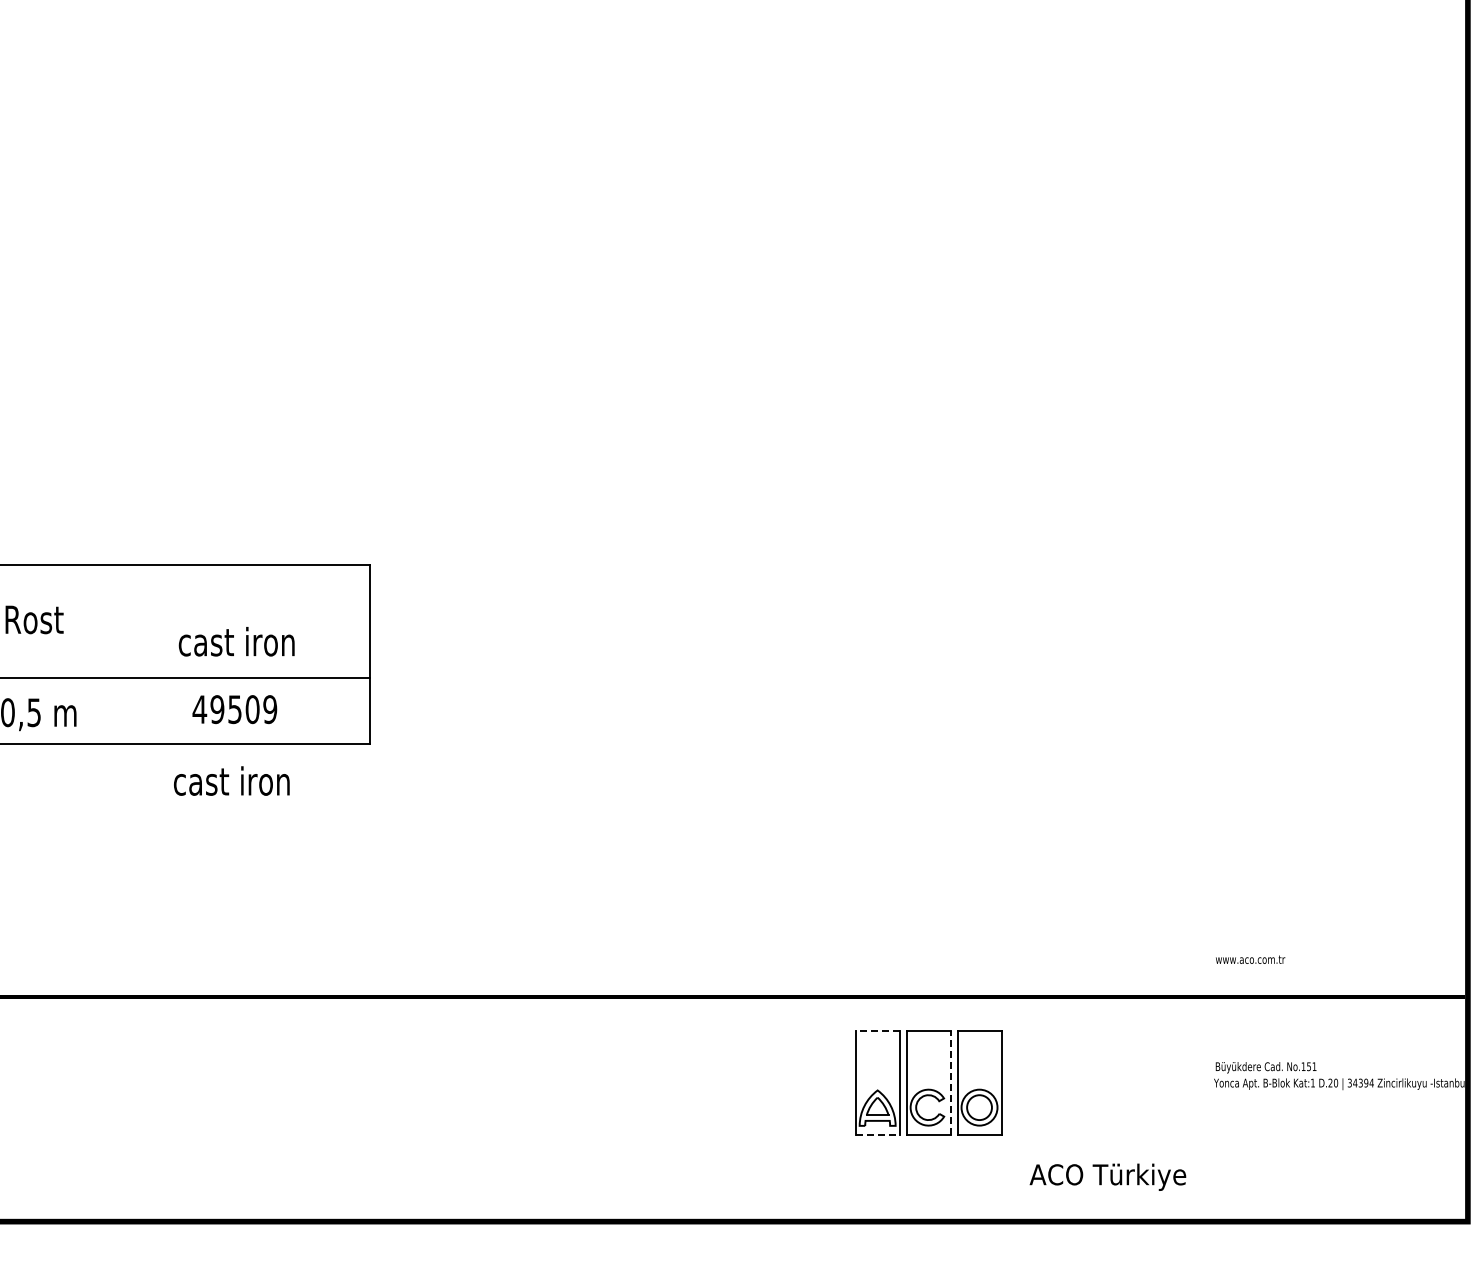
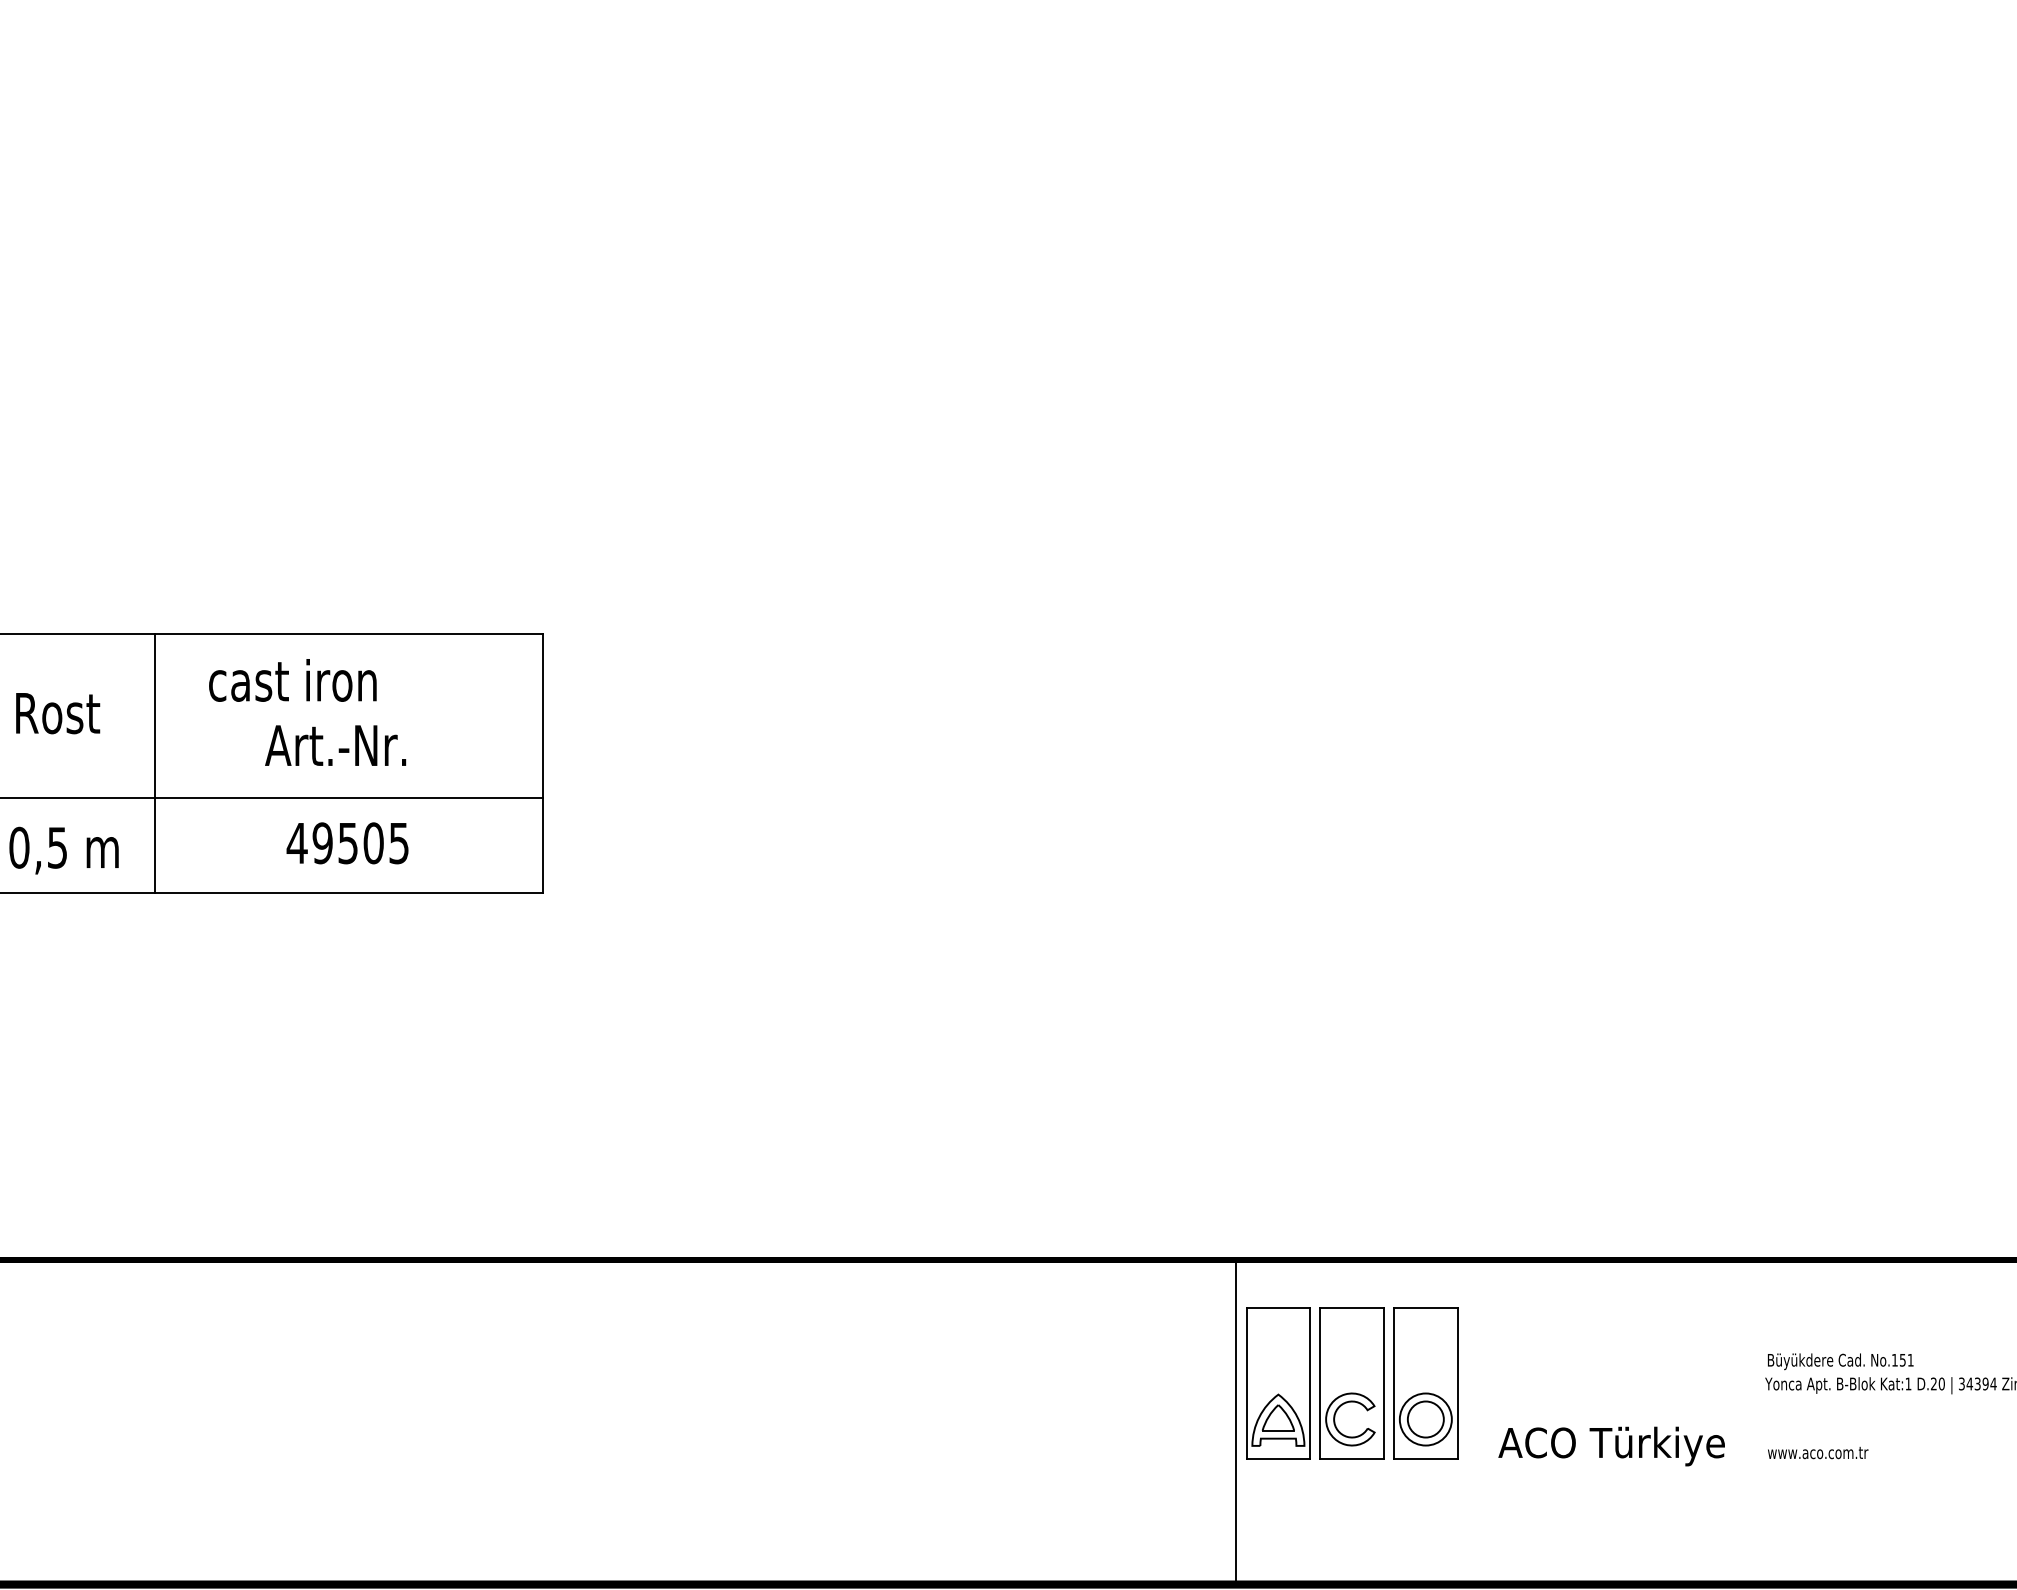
text: (235, 641) -> (348, 744), cast iron -> Art.-Nr.
line: (101, 654) -> (154, 763), added
text: (270, 709) -> (399, 843), 49509 -> 49505
text: (231, 780) -> (292, 679), moved
text: (1250, 959) -> (1818, 1452), moved
line: (877, 1030) -> (1278, 1307), dashed -> solid
line: (950, 1082) -> (1383, 1383), dashed -> solid
line: (848, 1109) -> (1236, 1422), added
line: (878, 1134) -> (1279, 1458), dashed -> solid
text: (1107, 1176) -> (1611, 1445), moved

